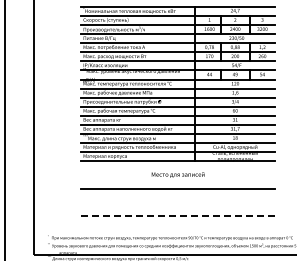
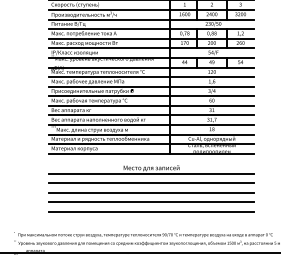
line: (177, 180) -> (150, 174), added
line: (177, 198) -> (150, 193), added
line: (177, 207) -> (150, 202), added
line: (178, 216) -> (151, 212), dashed -> solid

